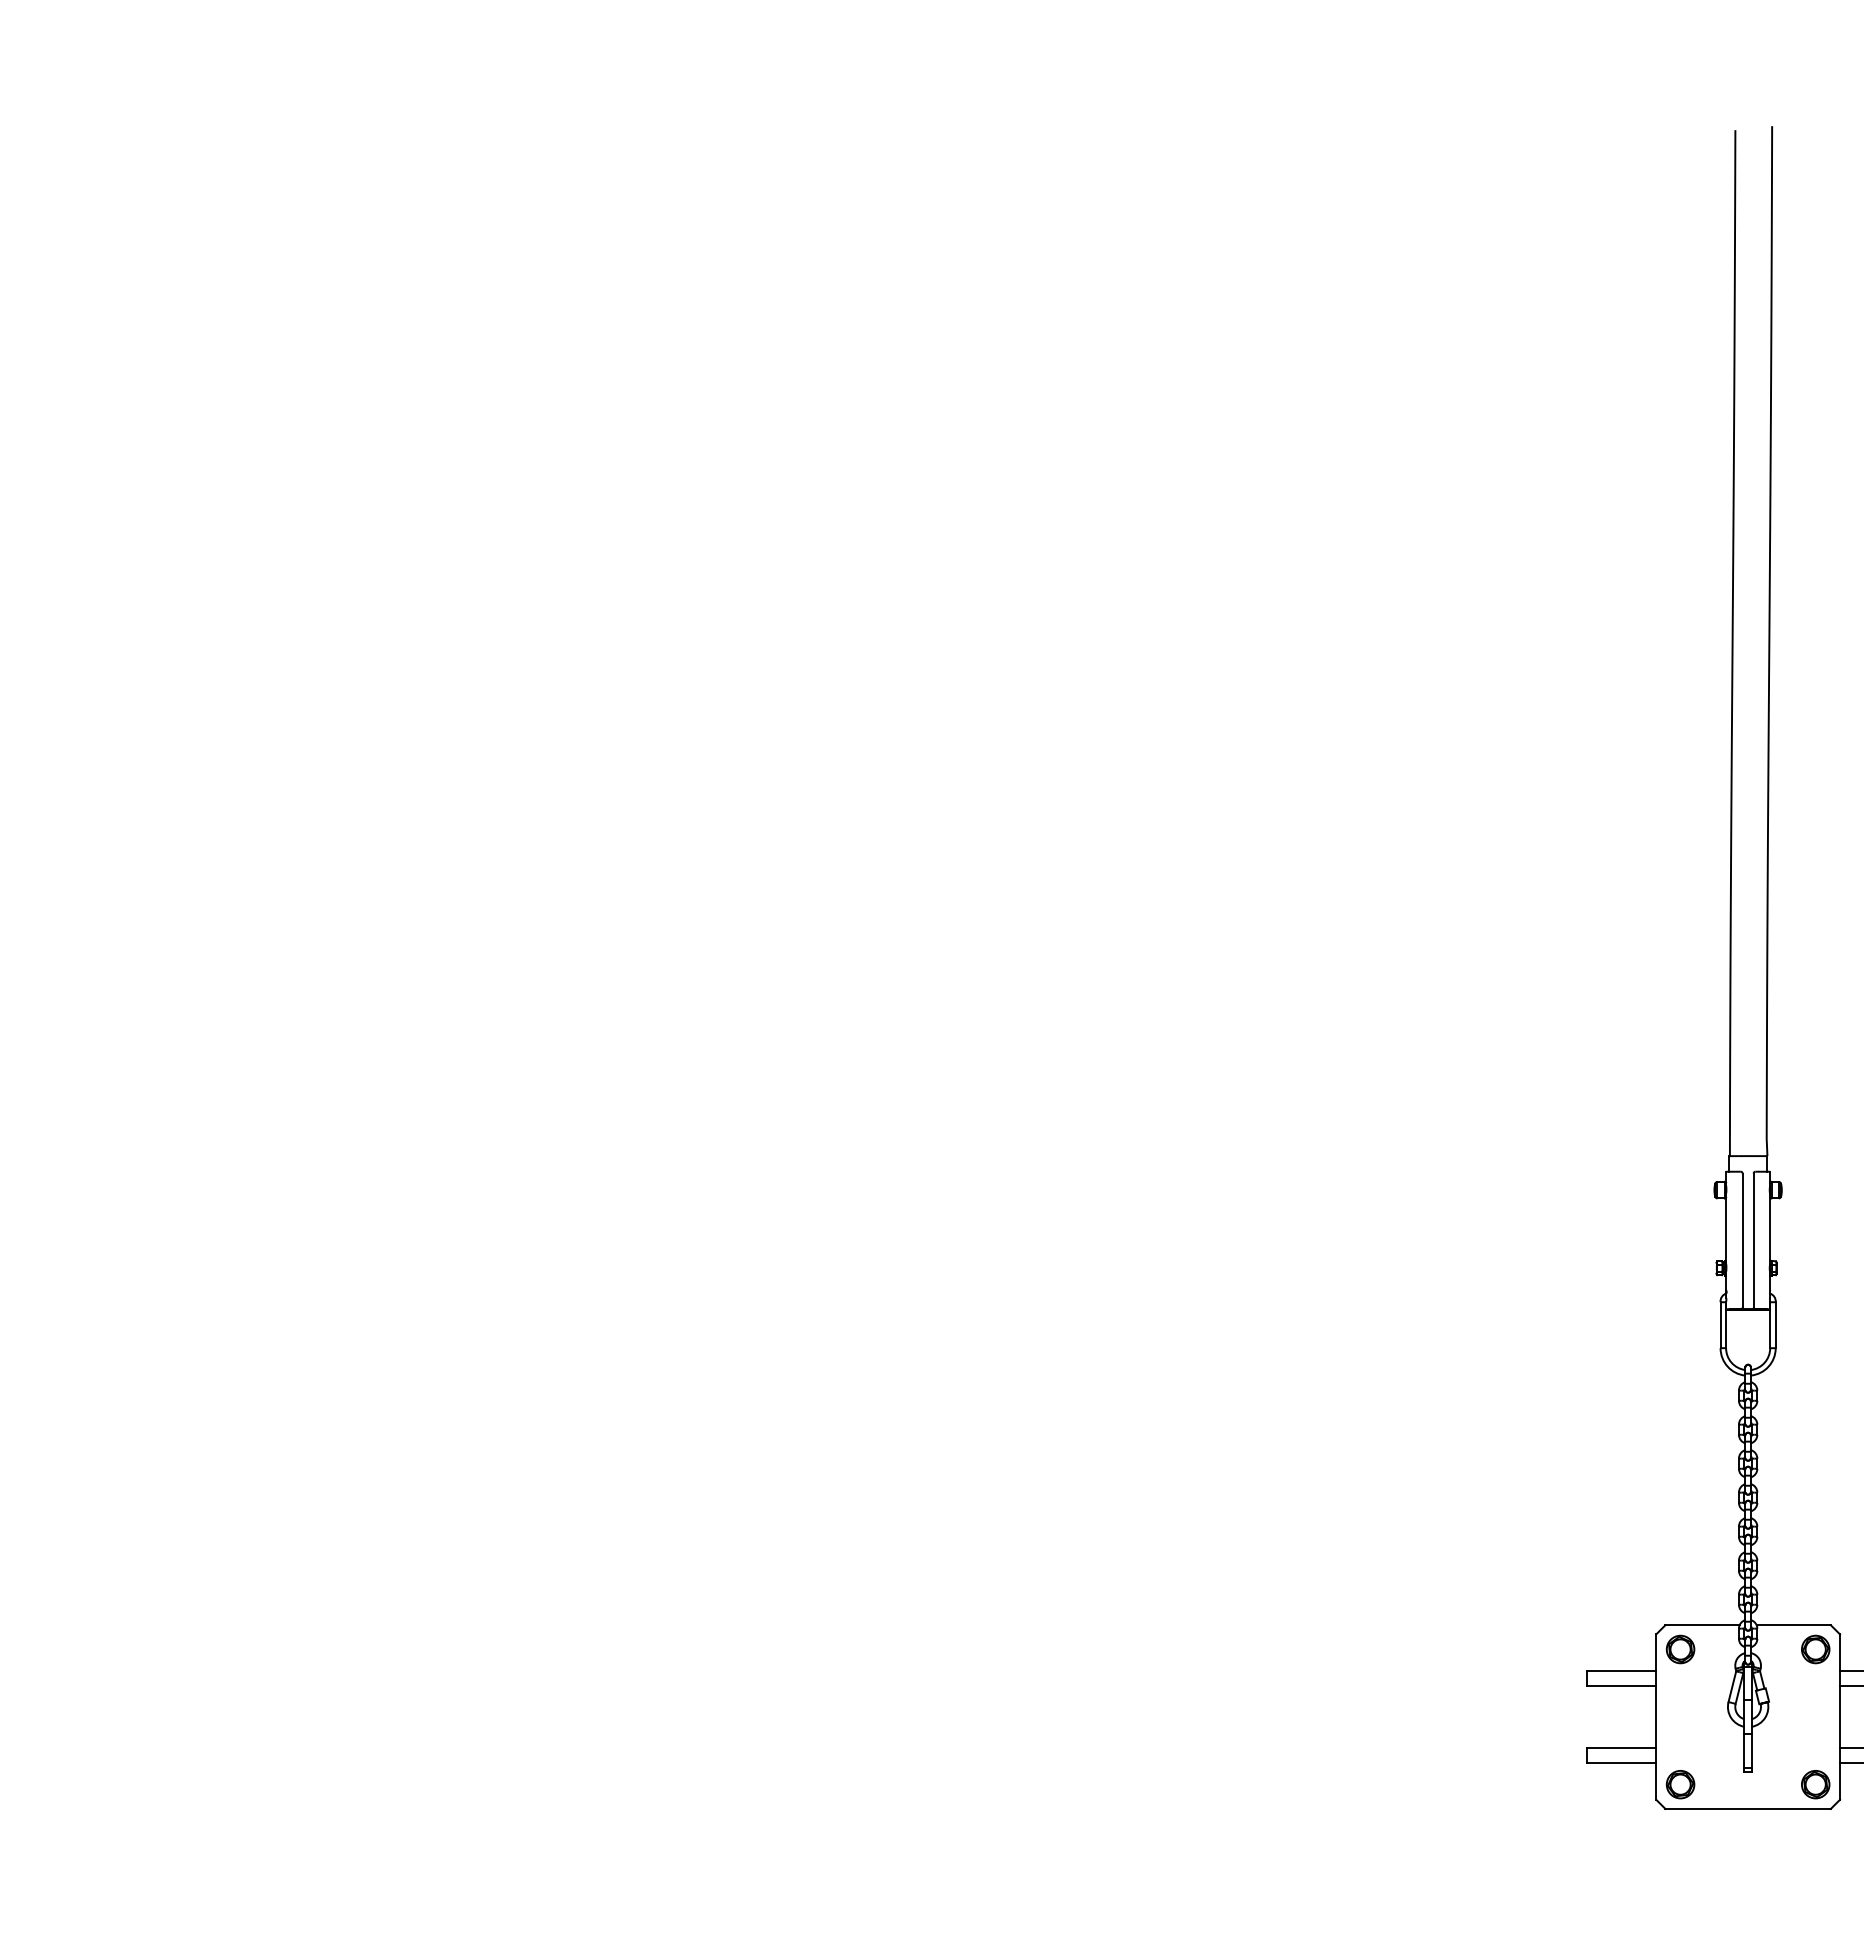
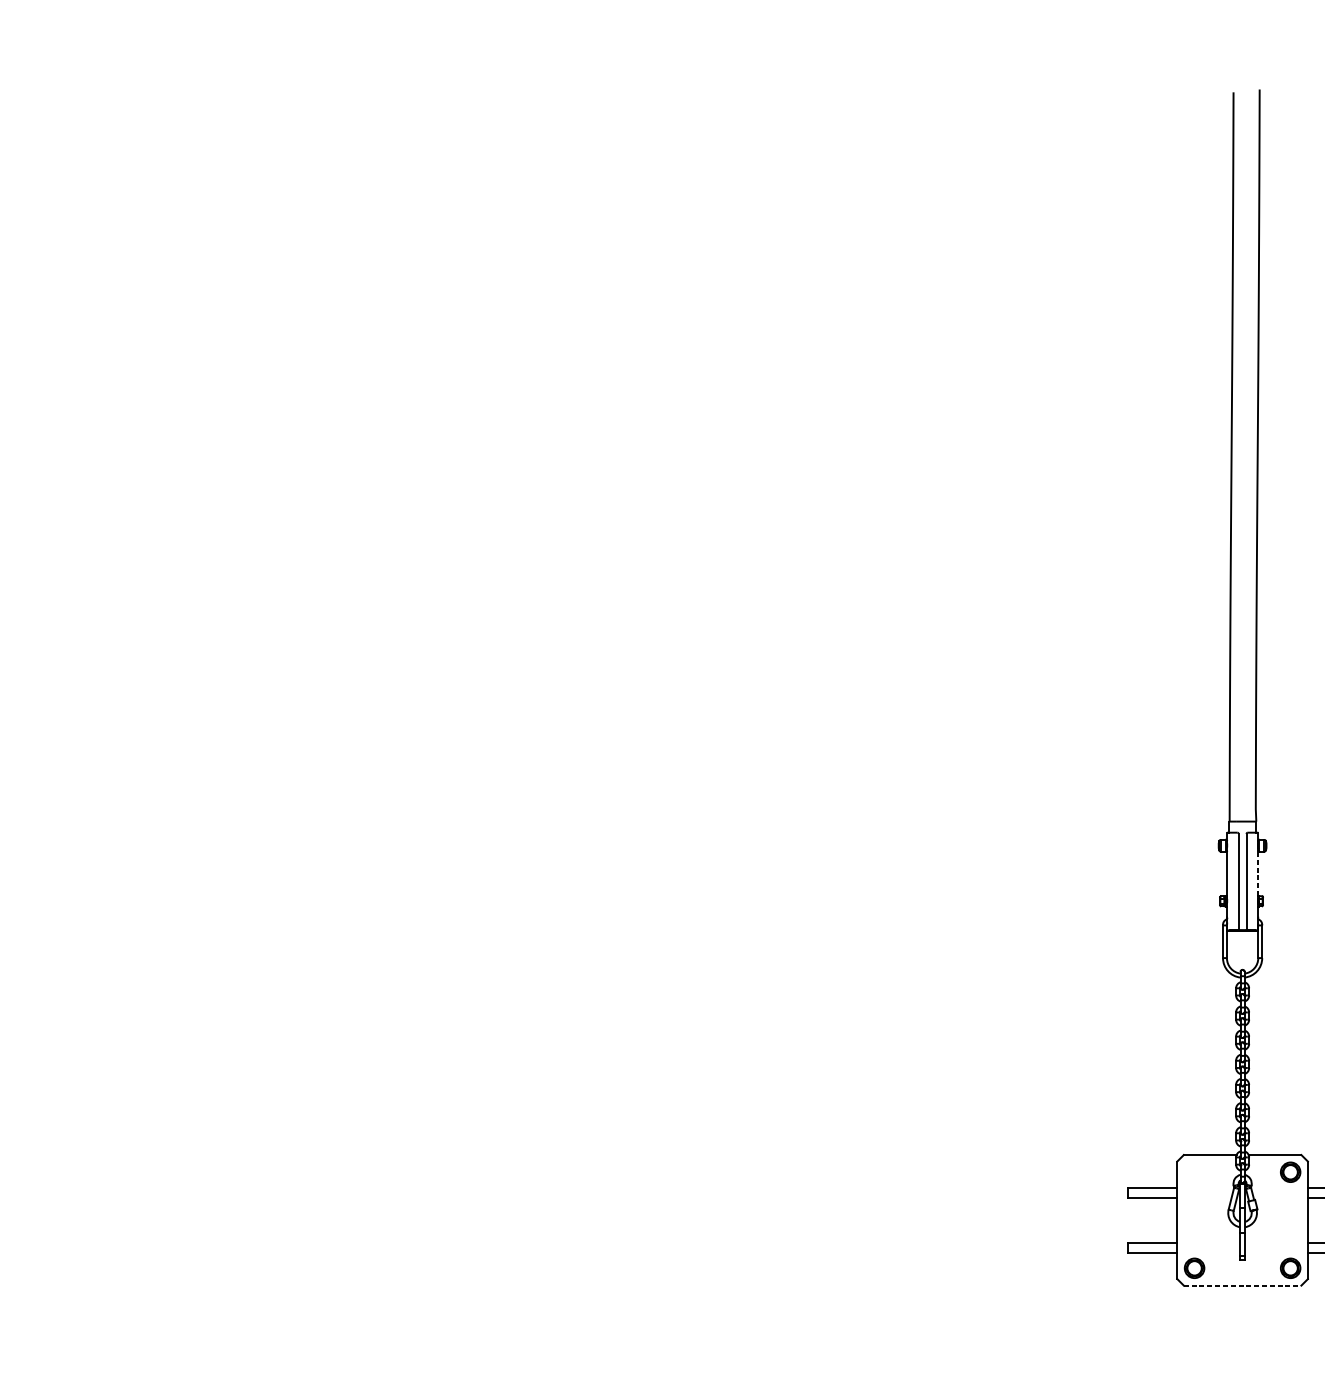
line: (1770, 1229) -> (1258, 873), solid -> dashed
part: (1680, 1649) -> (1194, 1172), removed
line: (1748, 1808) -> (1242, 1285), solid -> dashed

